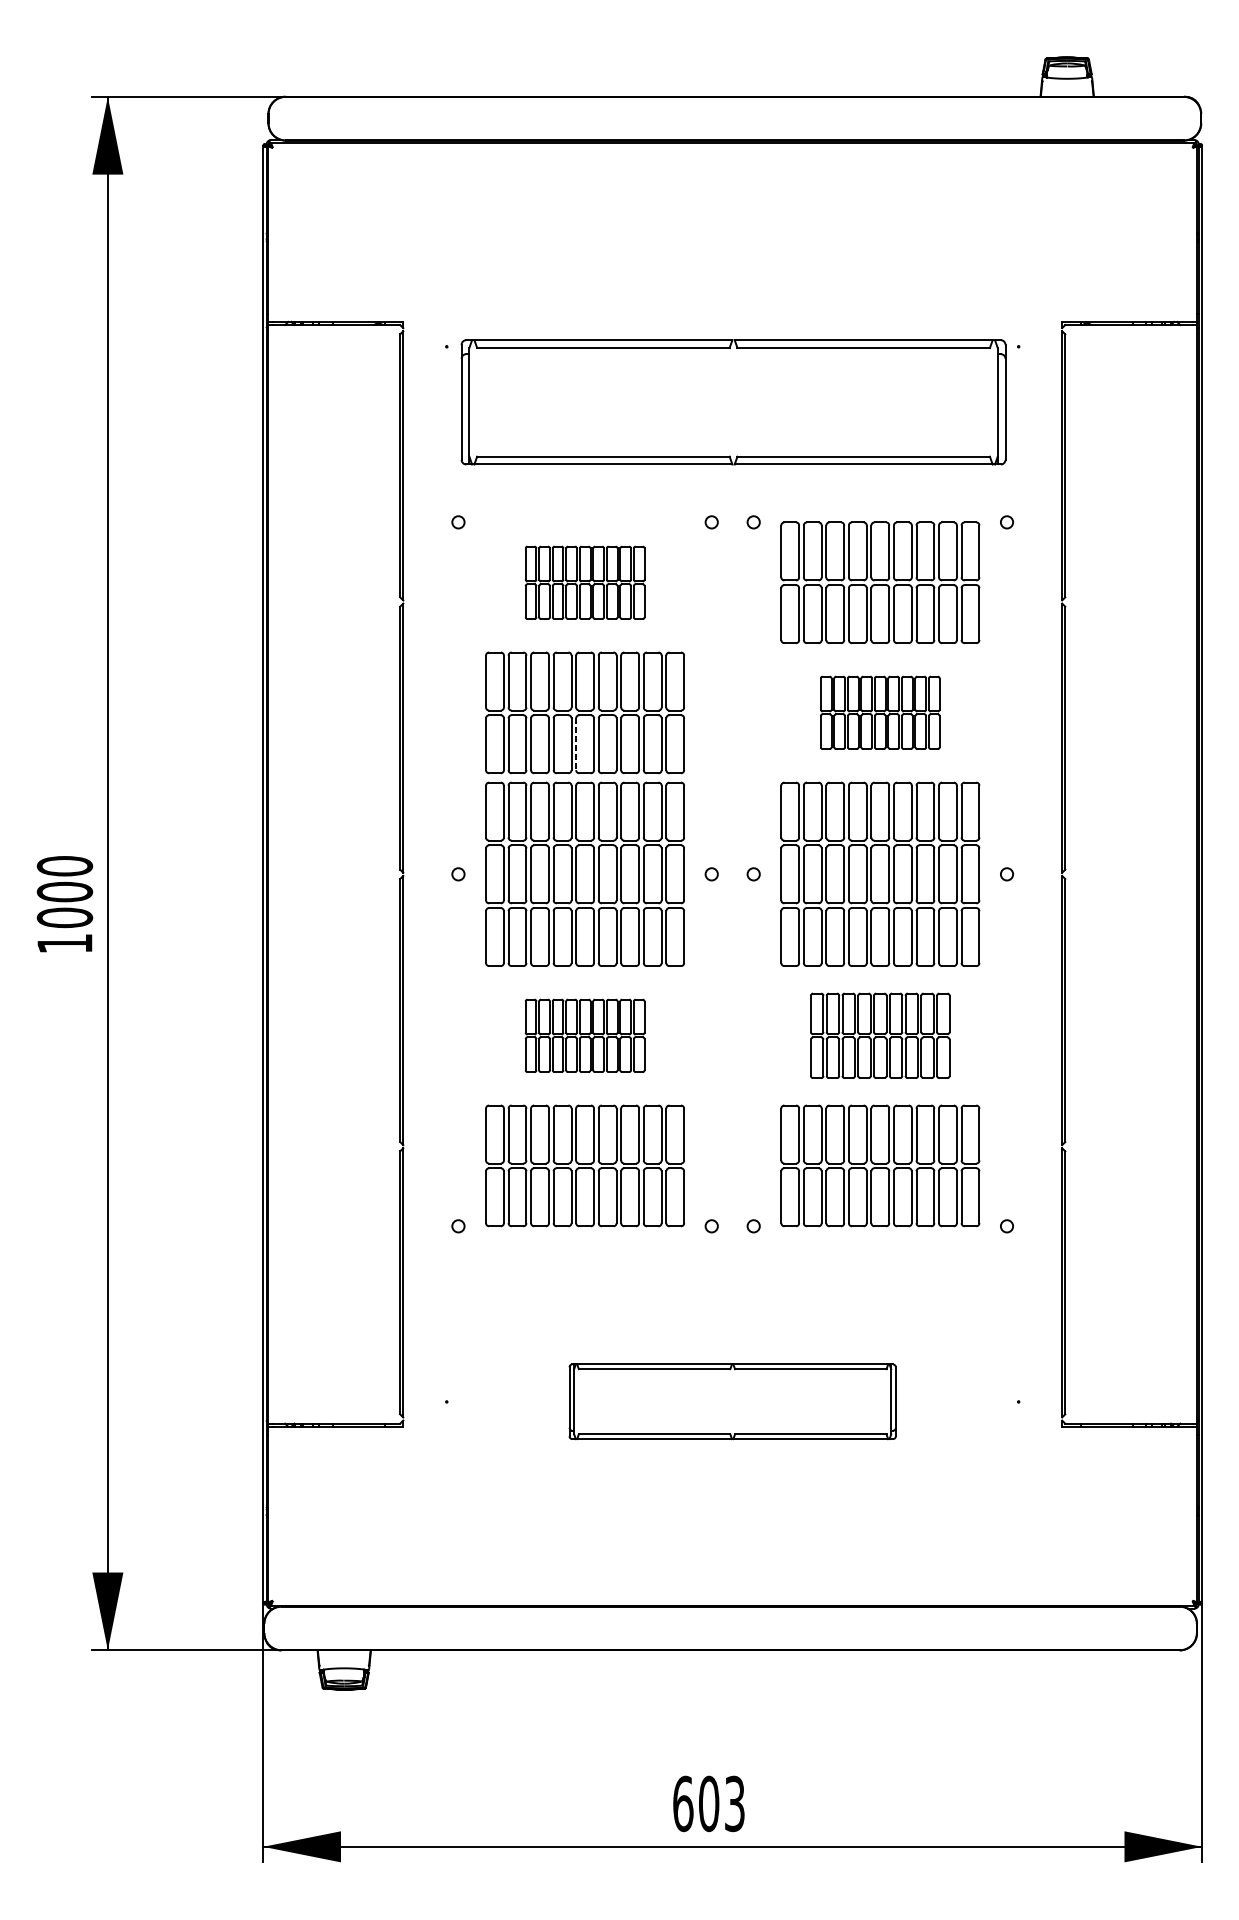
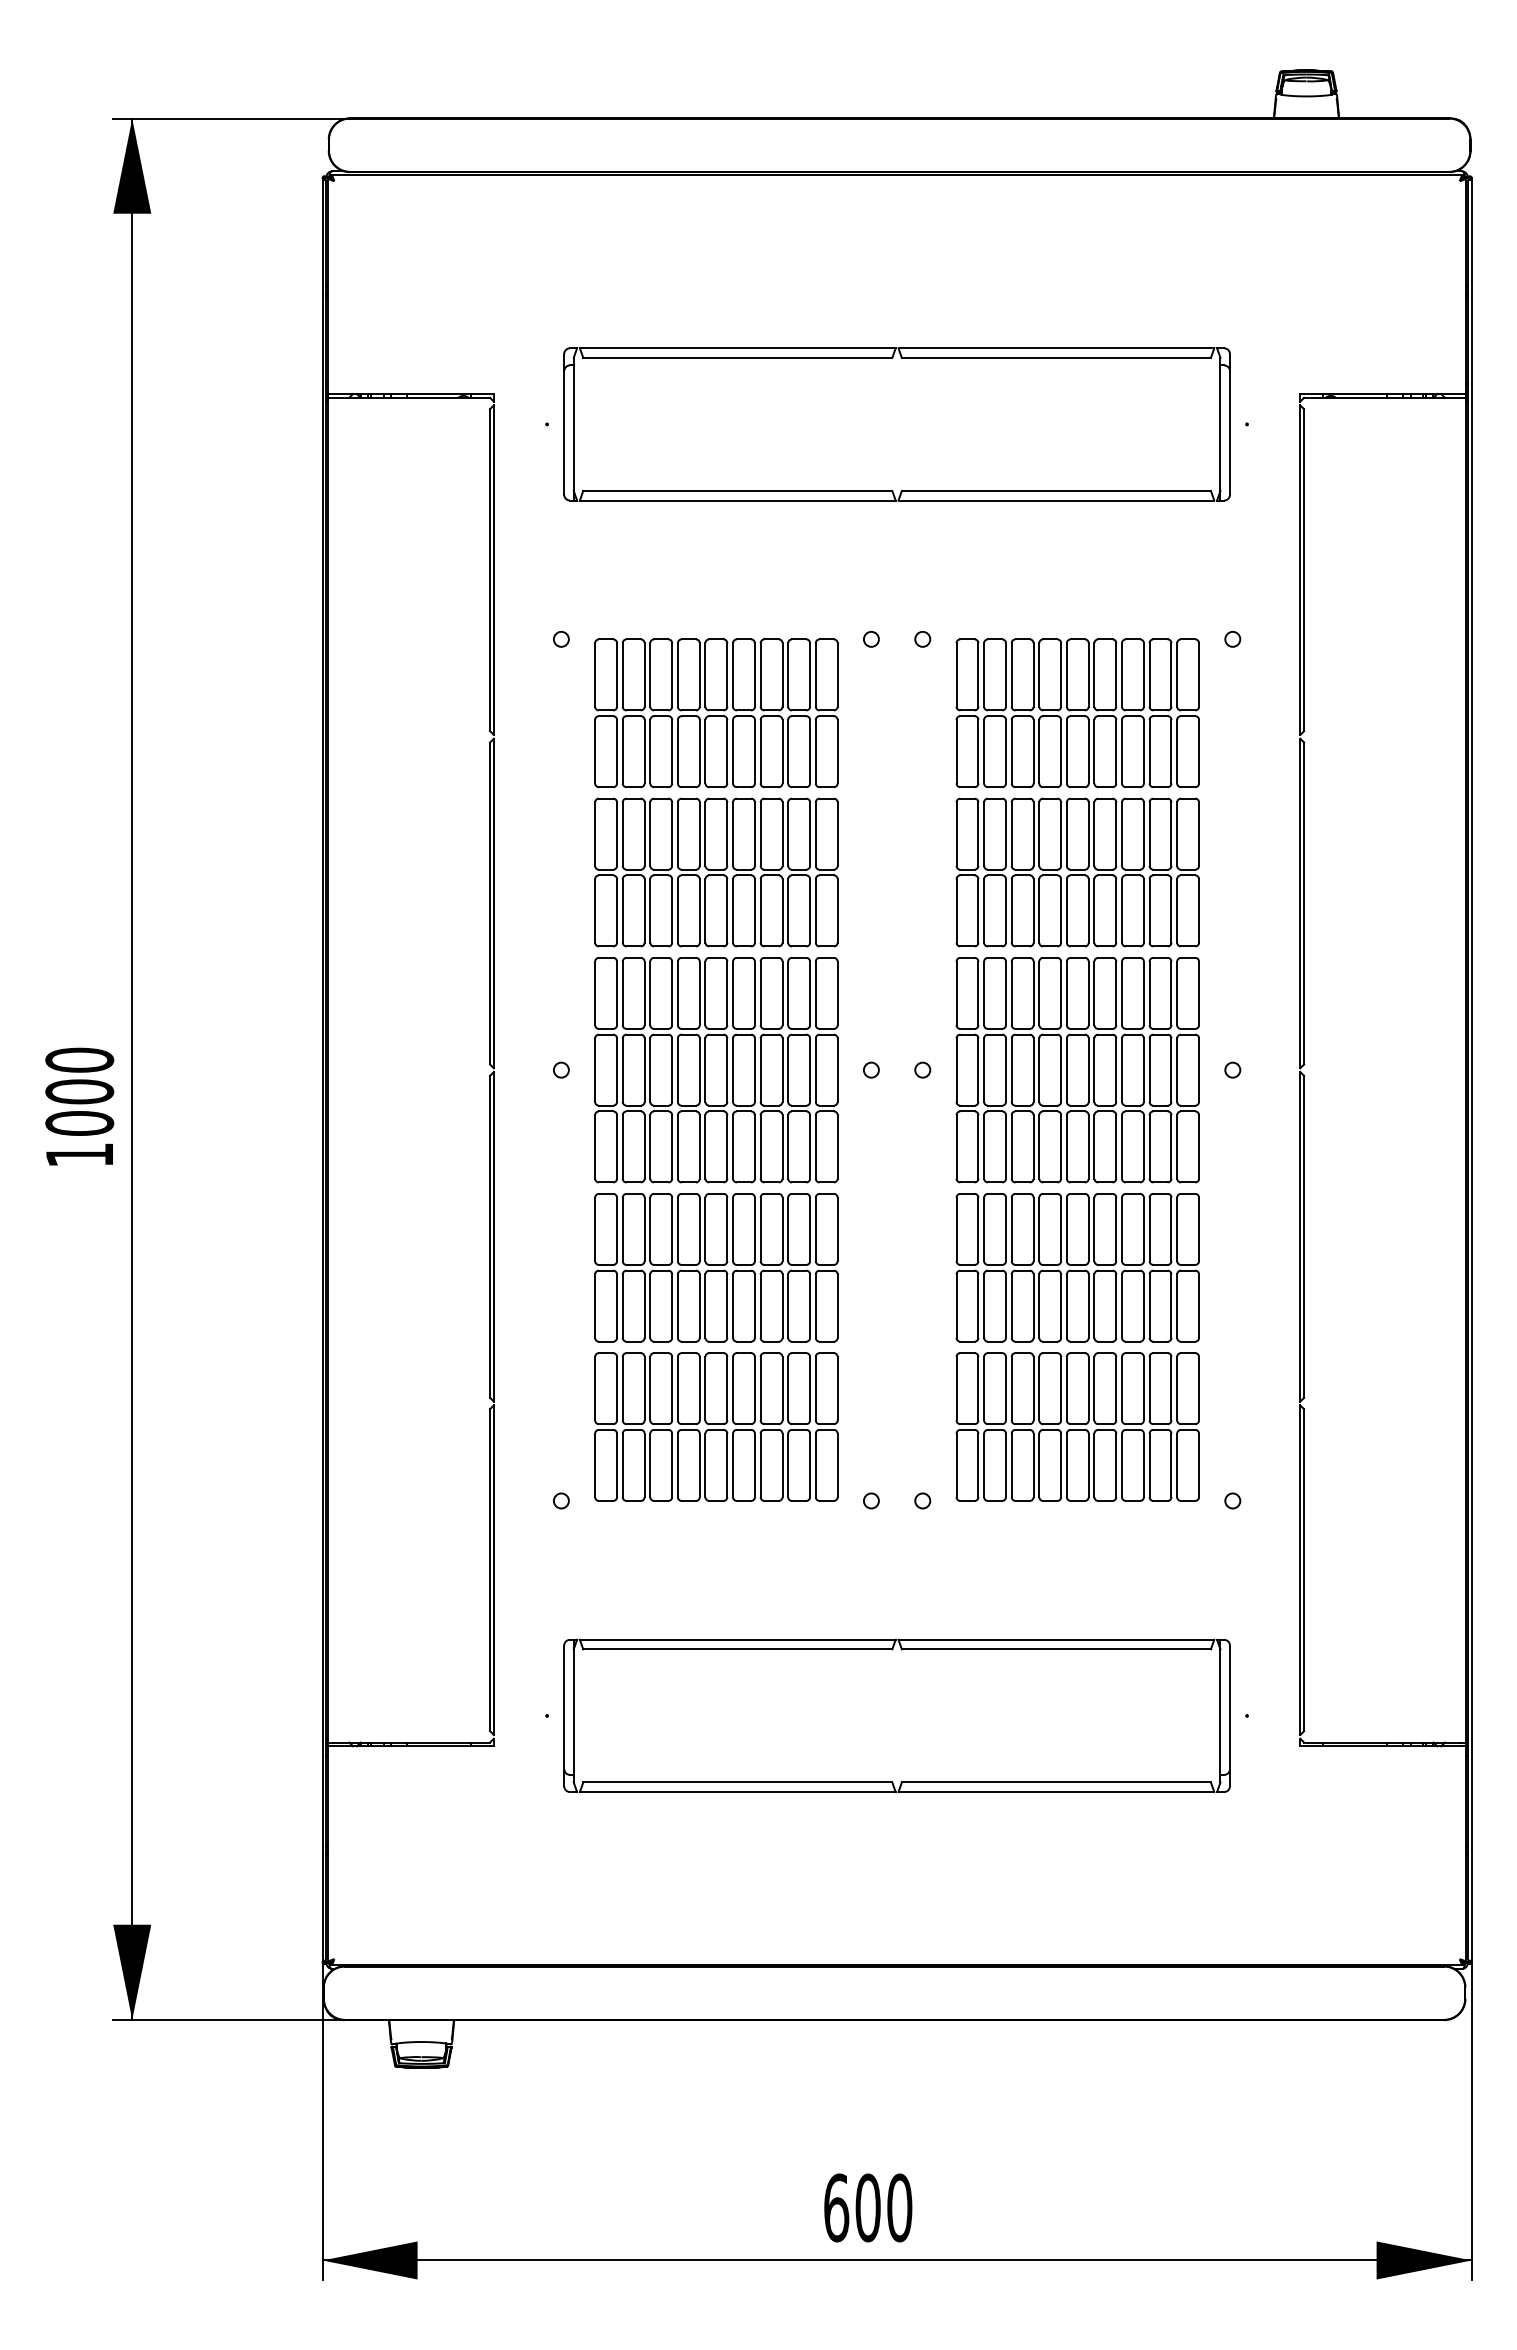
part: (733, 402) -> (896, 424), moved
part: (585, 582) -> (716, 713), size x1.67
part: (880, 712) -> (1077, 872), size x1.67
line: (576, 743) -> (705, 910), dashed -> solid
part: (585, 1035) -> (716, 1267), size x1.67
part: (880, 1035) -> (1077, 1267), size x1.43
part: (732, 1401) -> (896, 1715), size x1.67
text: (734, 1803) -> (899, 2207), 603 -> 600

